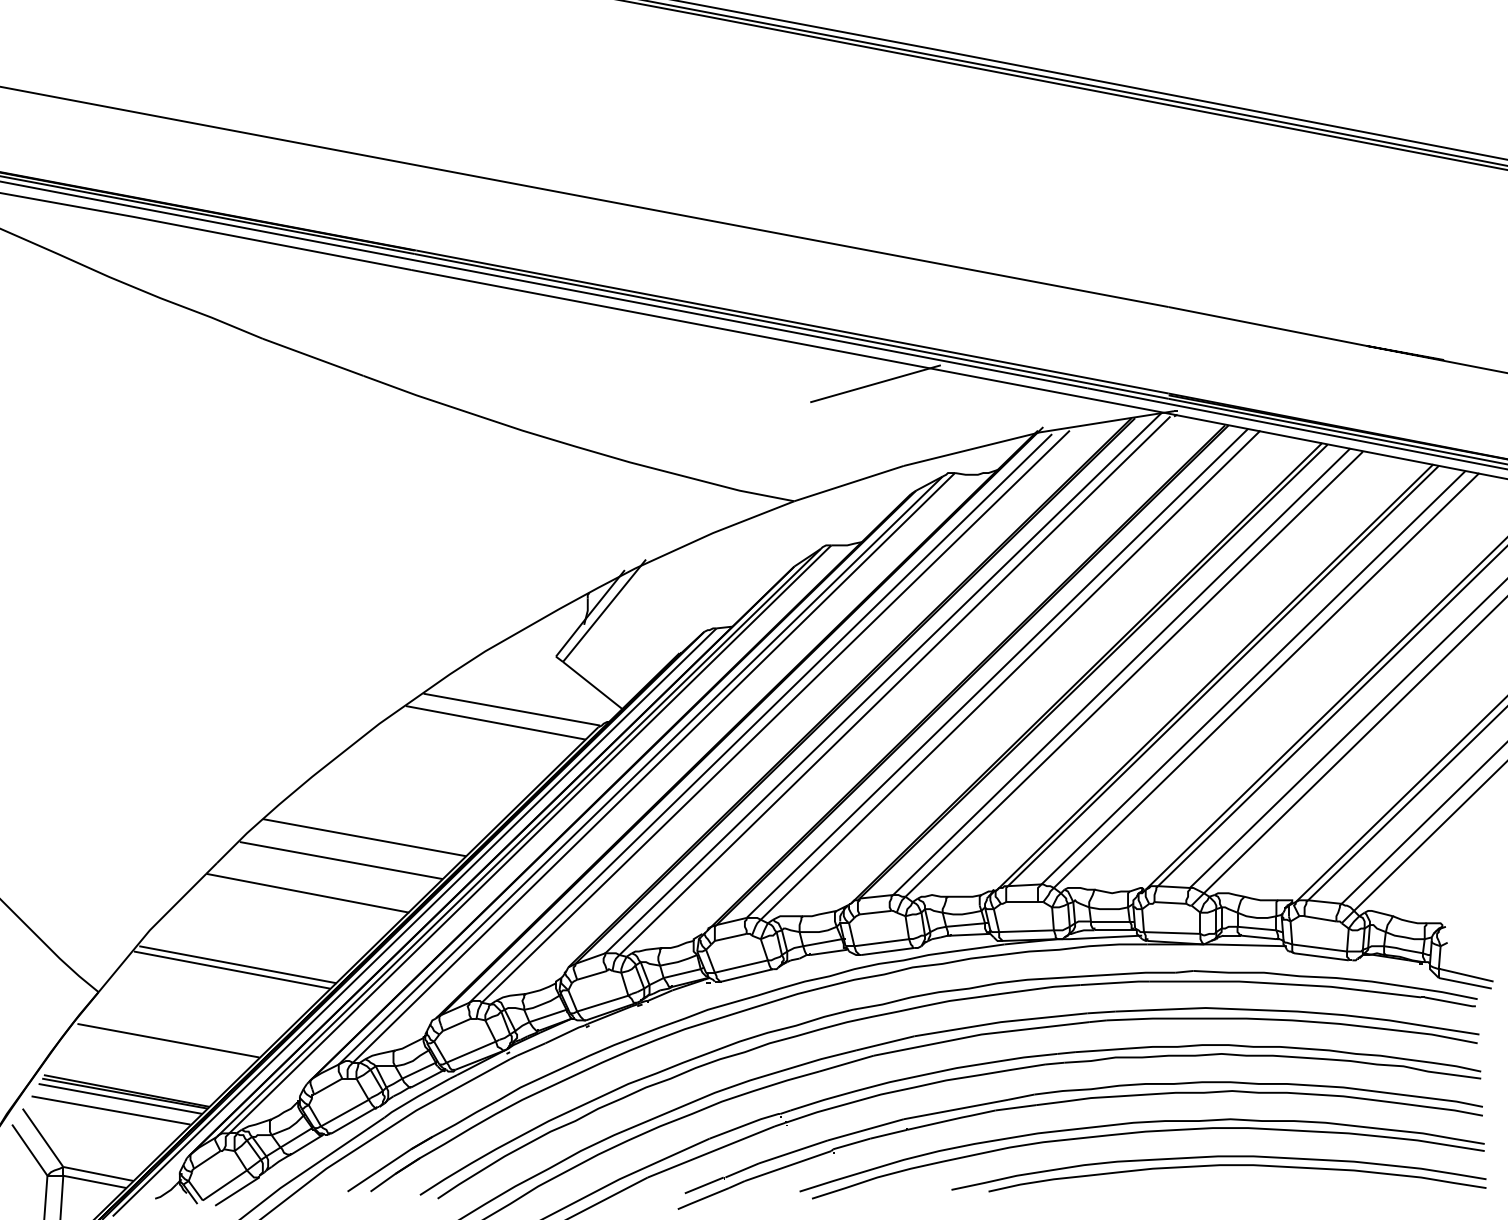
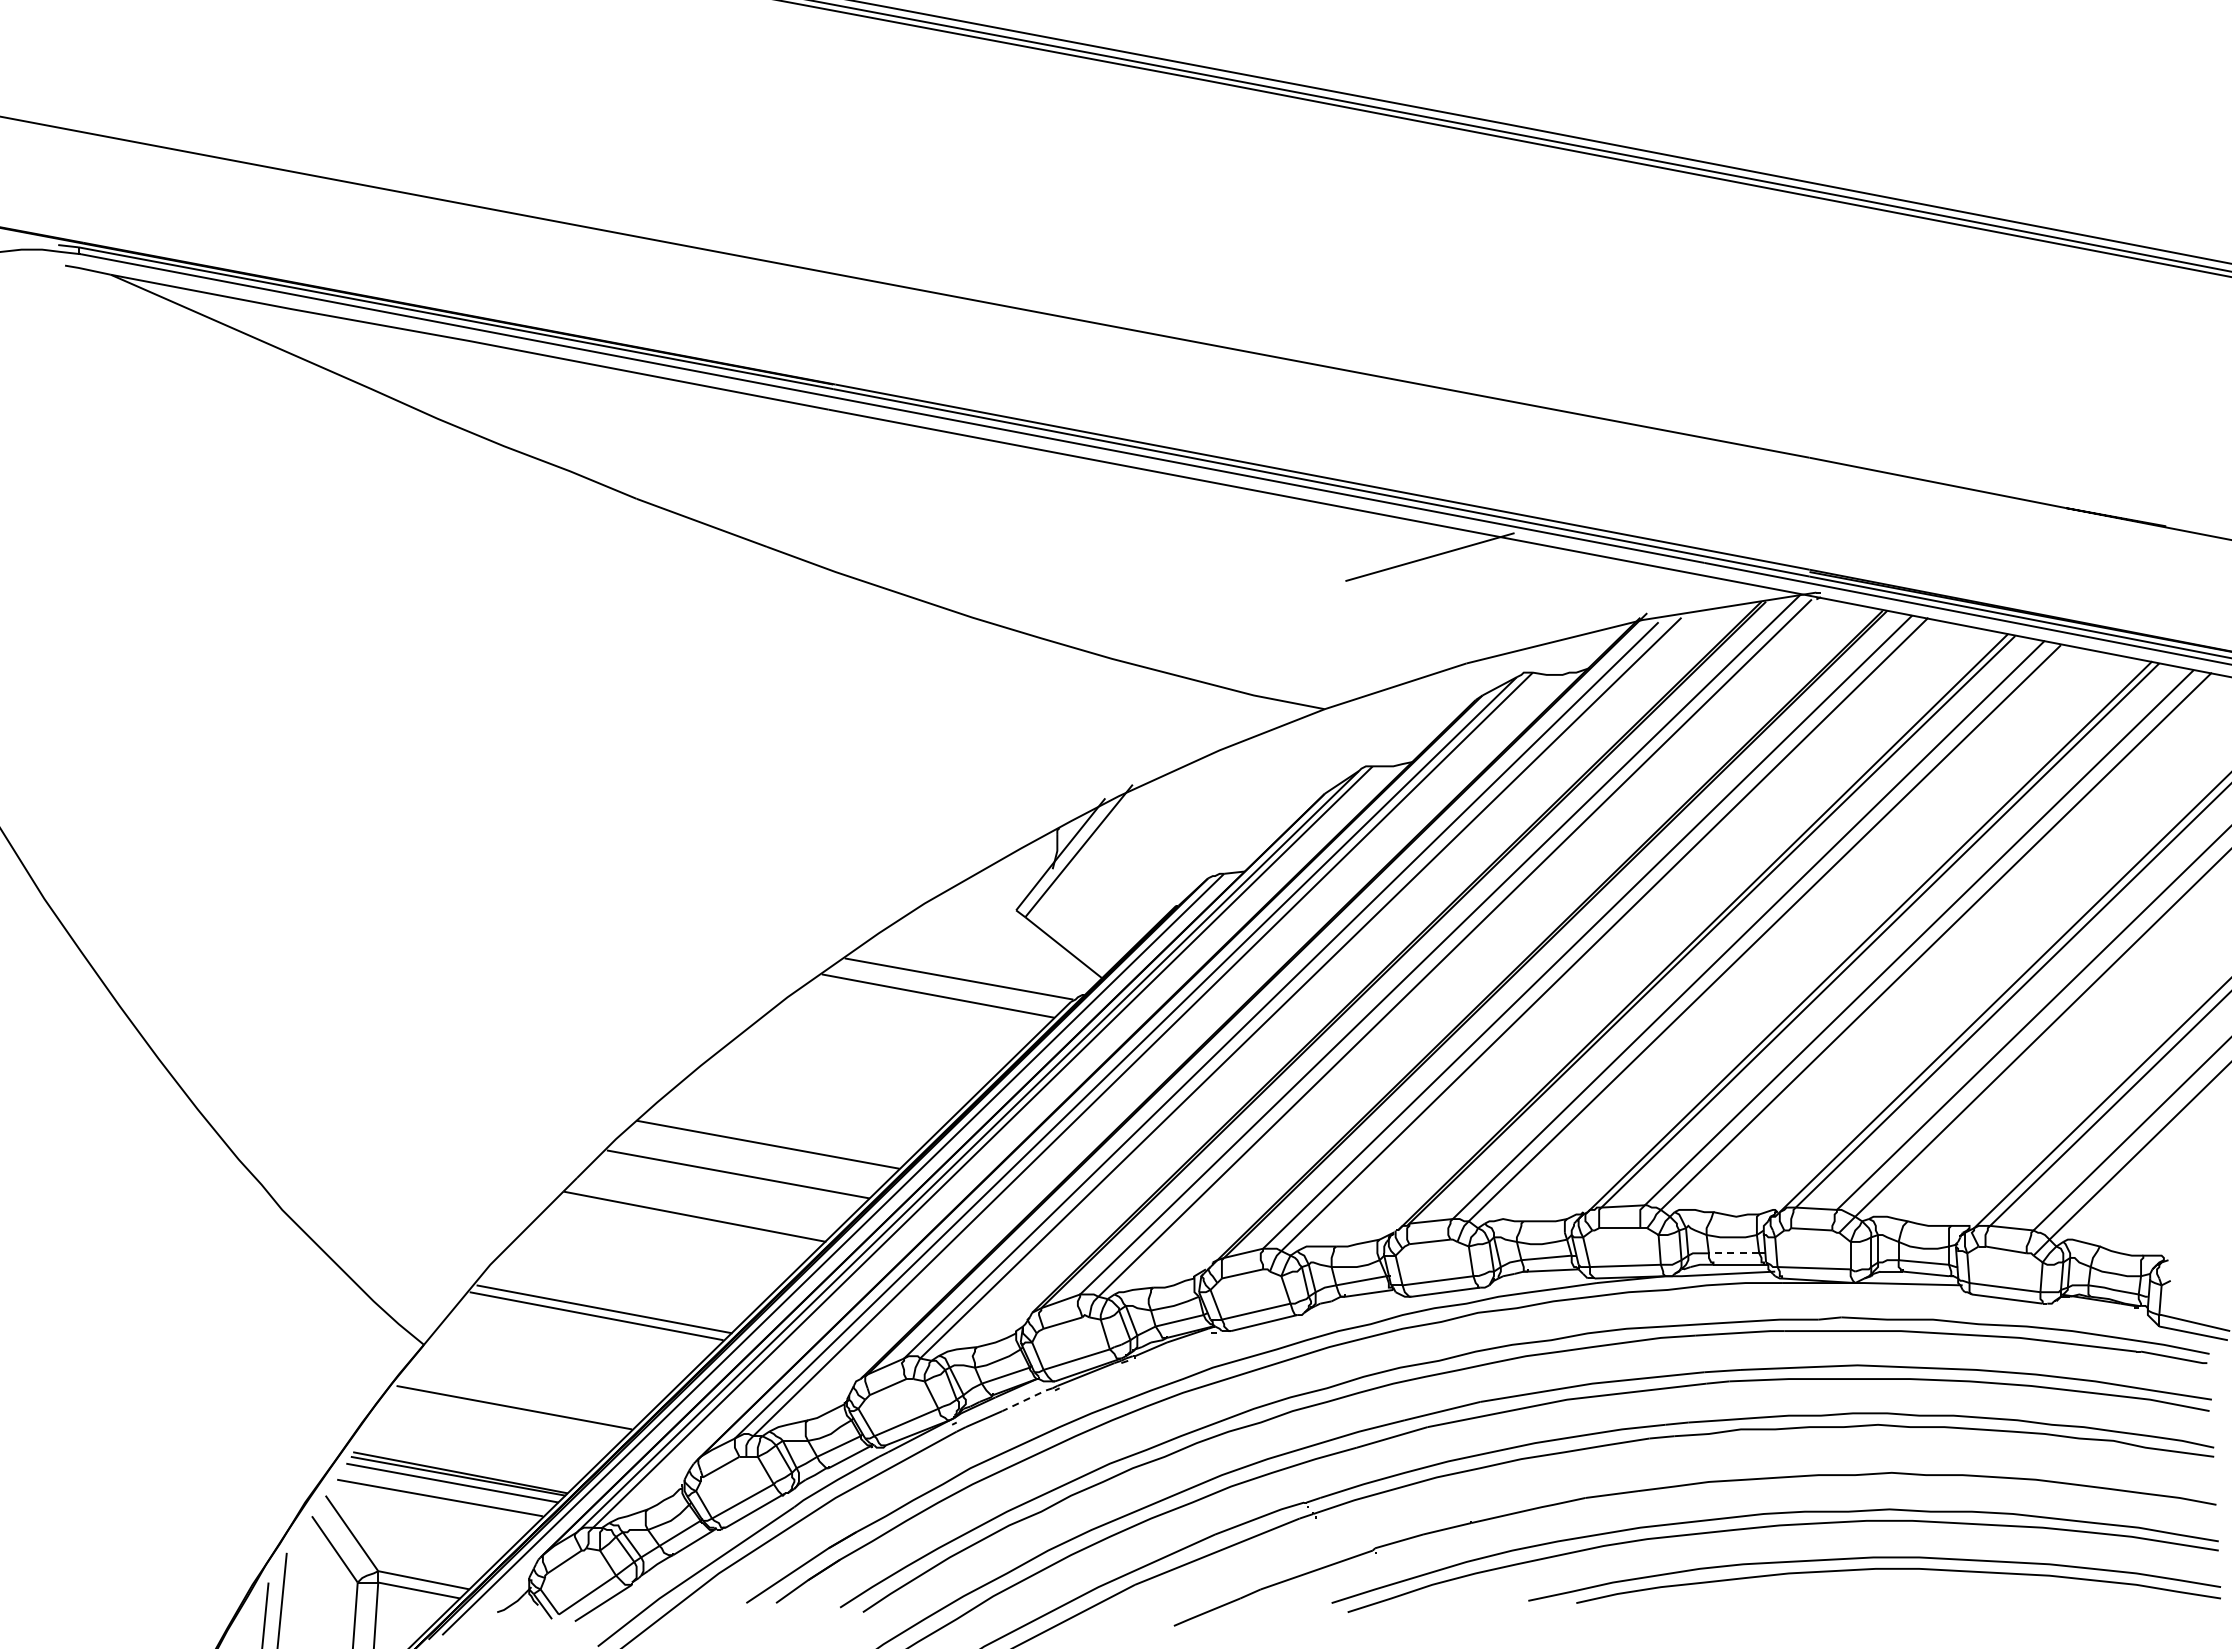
line: (1109, 921) -> (1733, 1253), solid -> dashed
line: (565, 1033) -> (1028, 1398), solid -> dashed
part: (1082, 1090) -> (1698, 1472), removed

